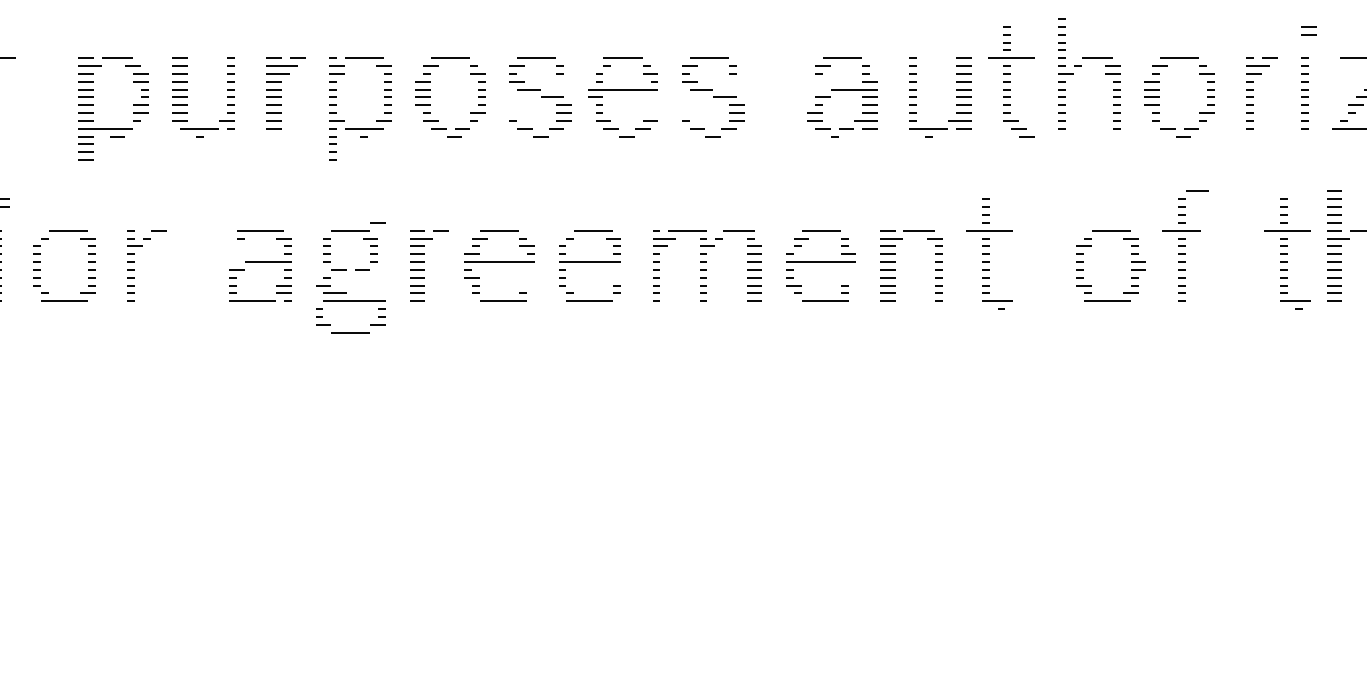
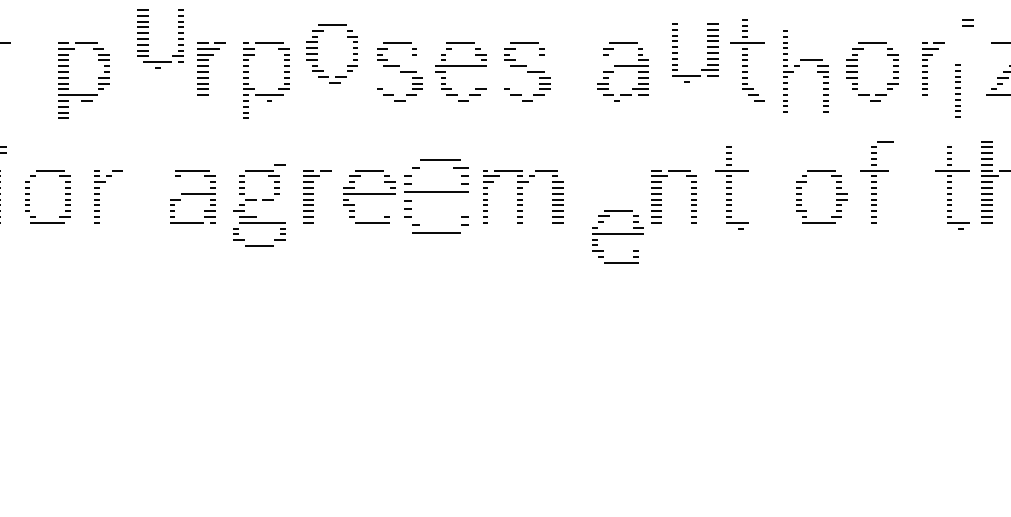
part: (1080, 66) -> (799, 66), moved
part: (1303, 92) -> (957, 90), moved
part: (187, 96) -> (148, 38), moved
part: (430, 96) -> (317, 53), moved
part: (956, 96) -> (707, 52), moved
part: (588, 265) -> (435, 196), size x1.4
part: (820, 265) -> (617, 236), moved

